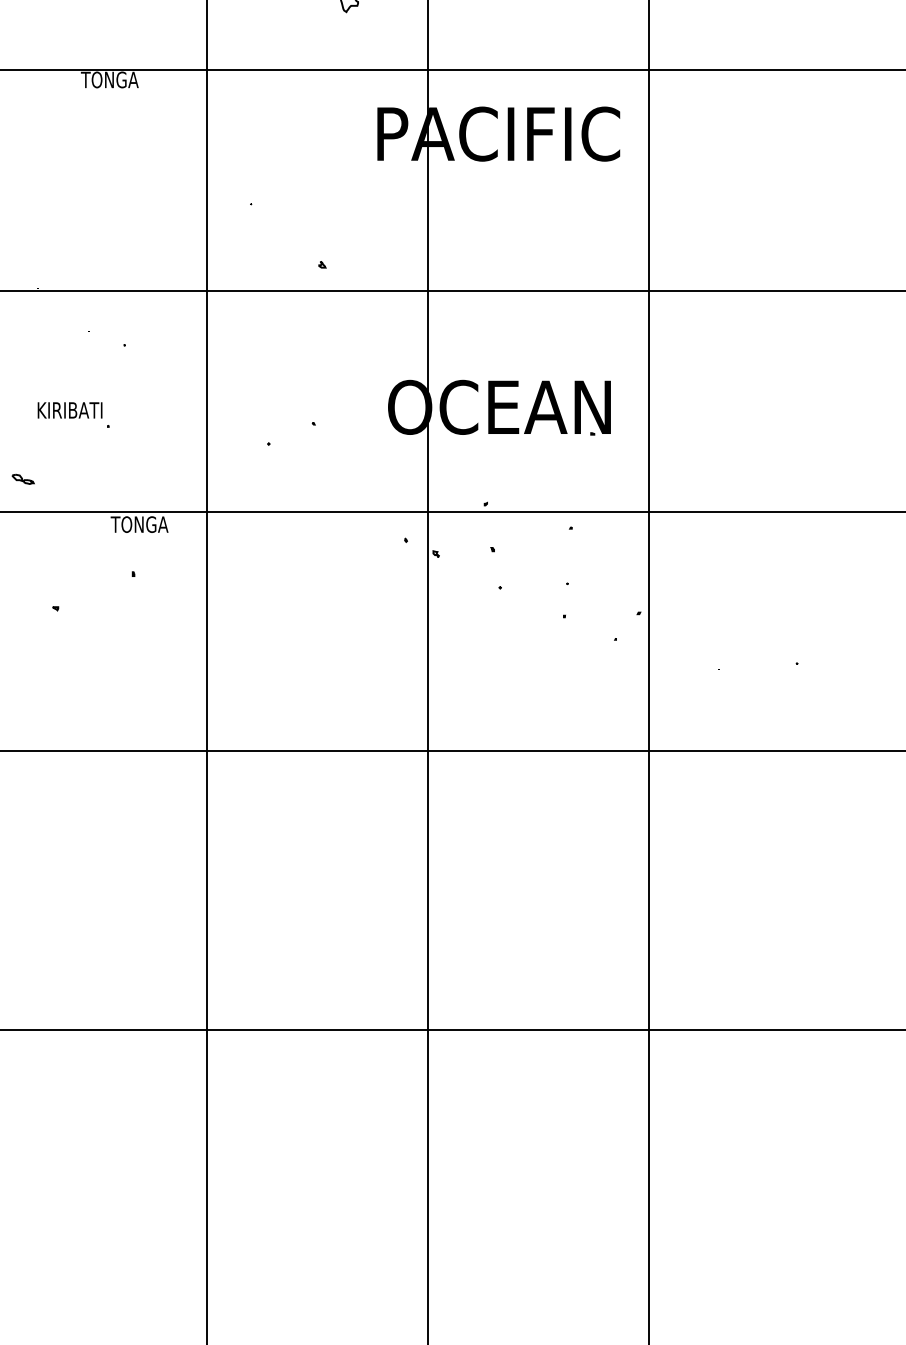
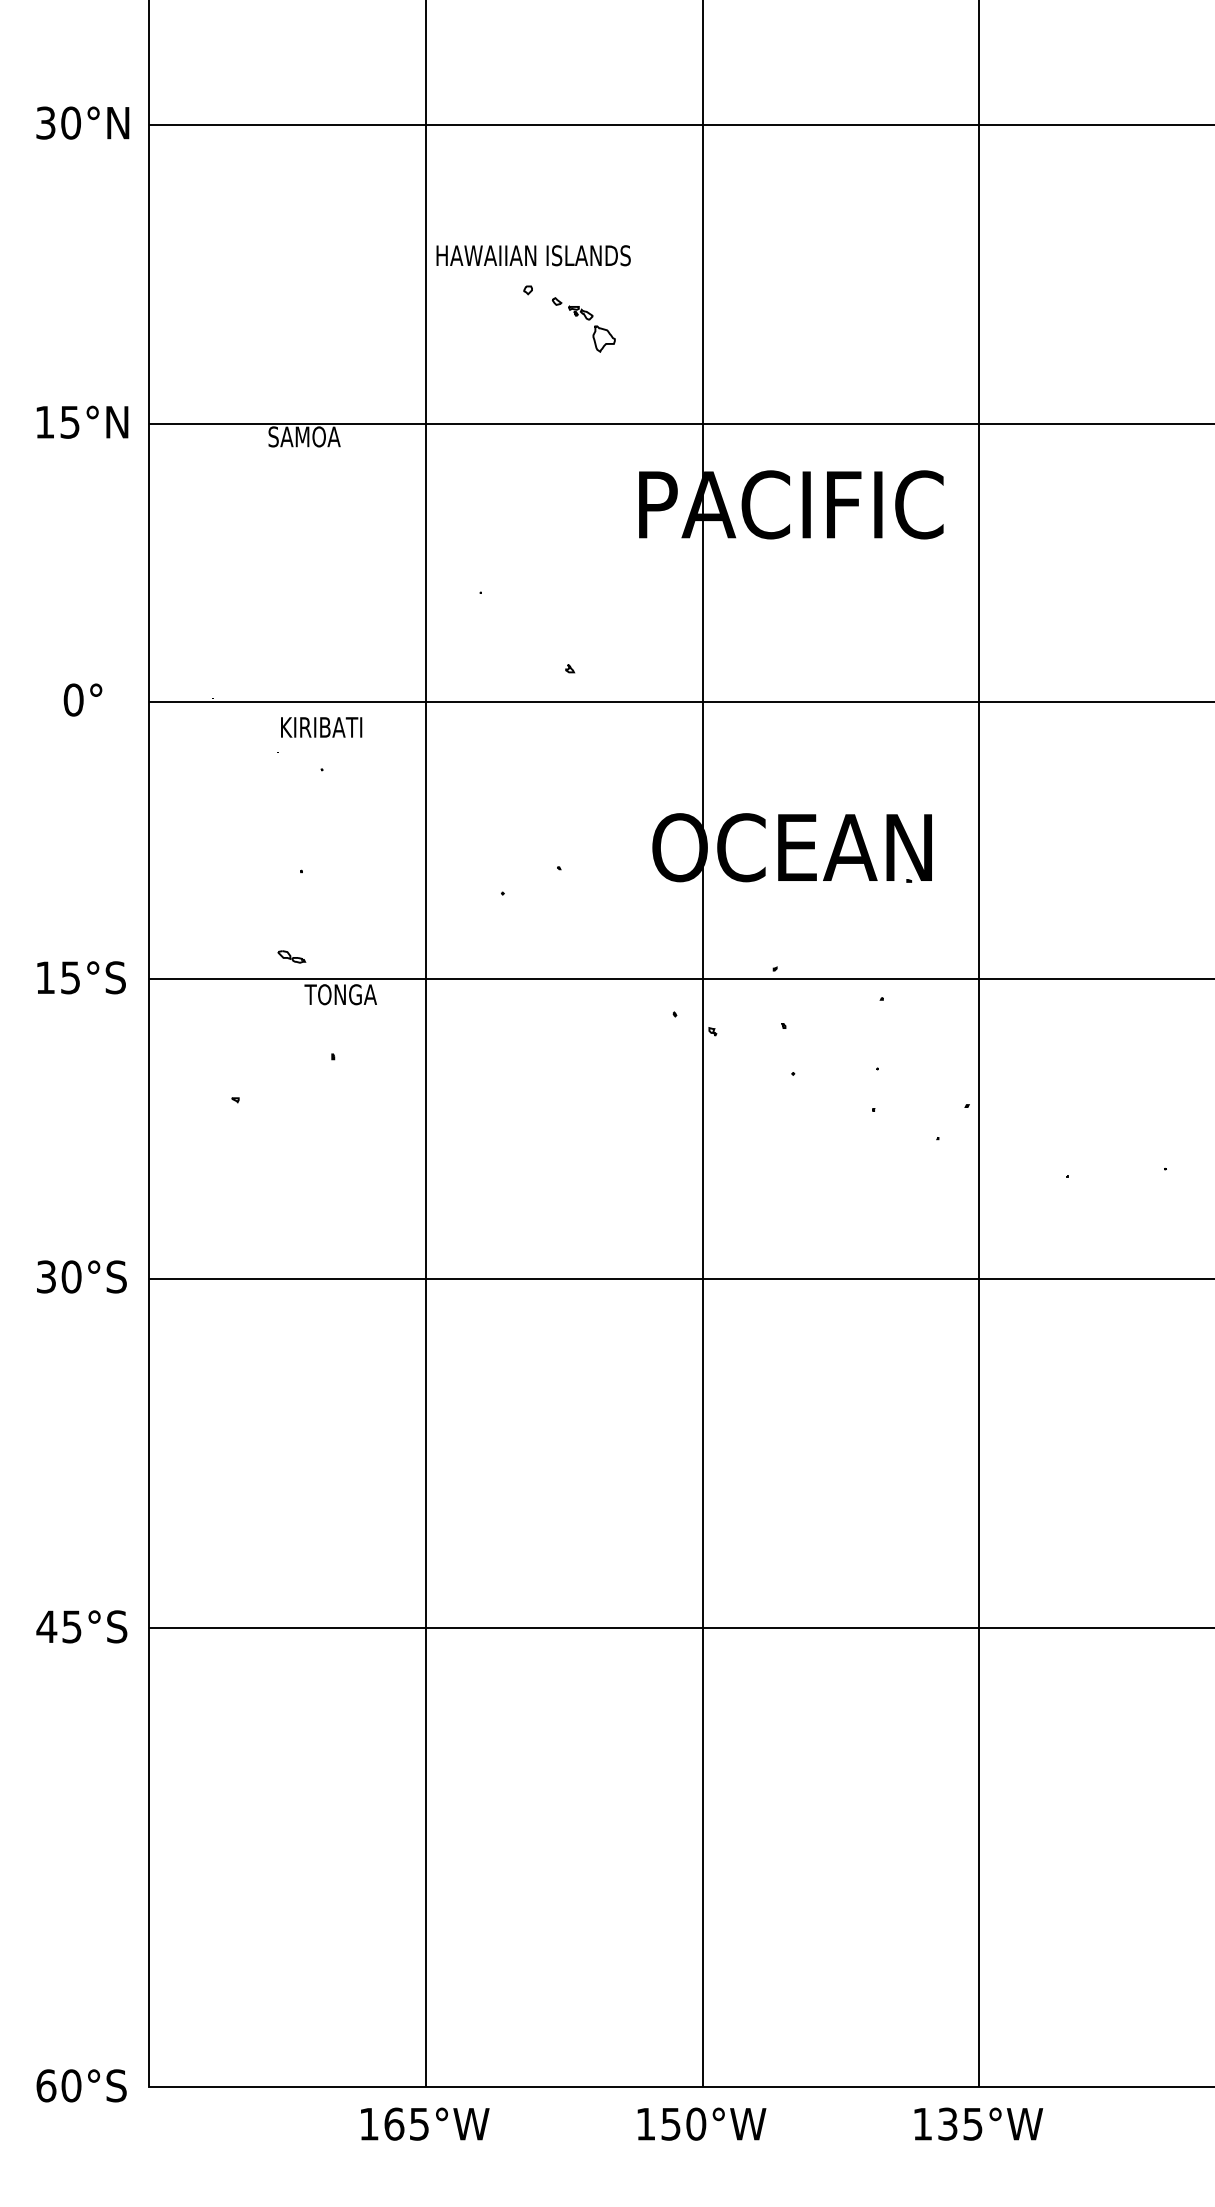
text: (109, 79) -> (303, 436), TONGA -> SAMOA
text: (70, 410) -> (321, 727), moved
part: (22, 479) -> (291, 956), moved

